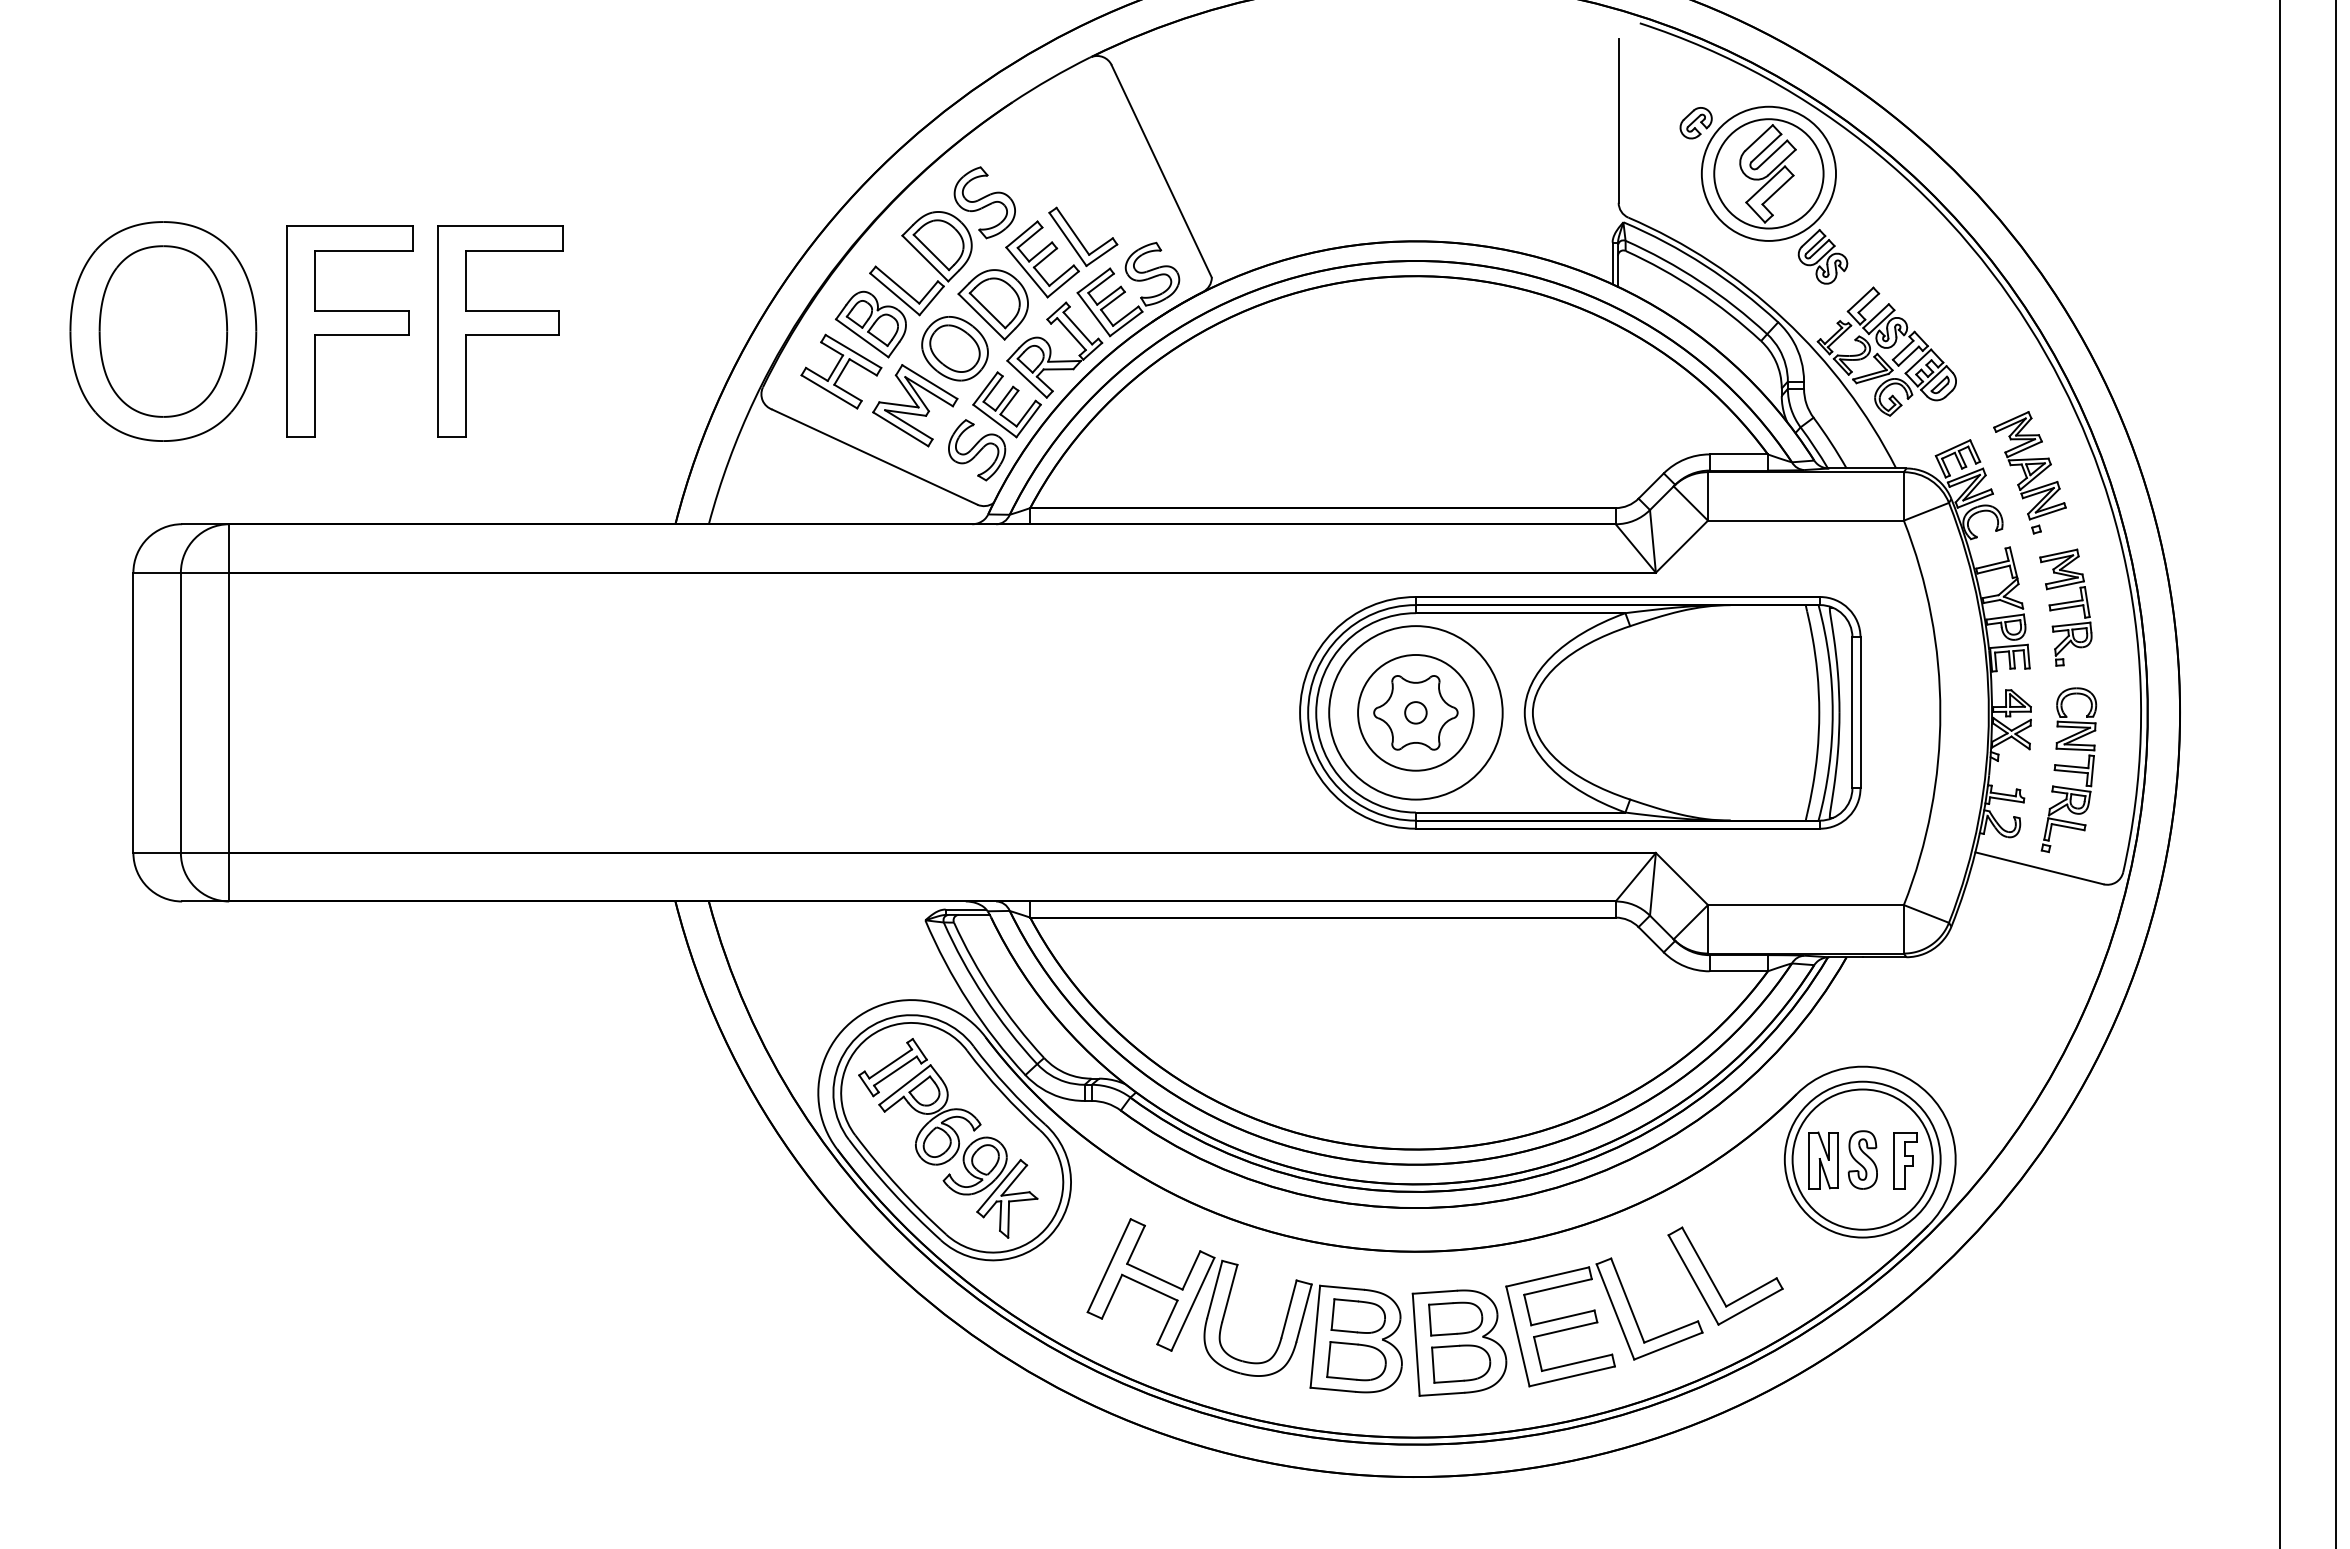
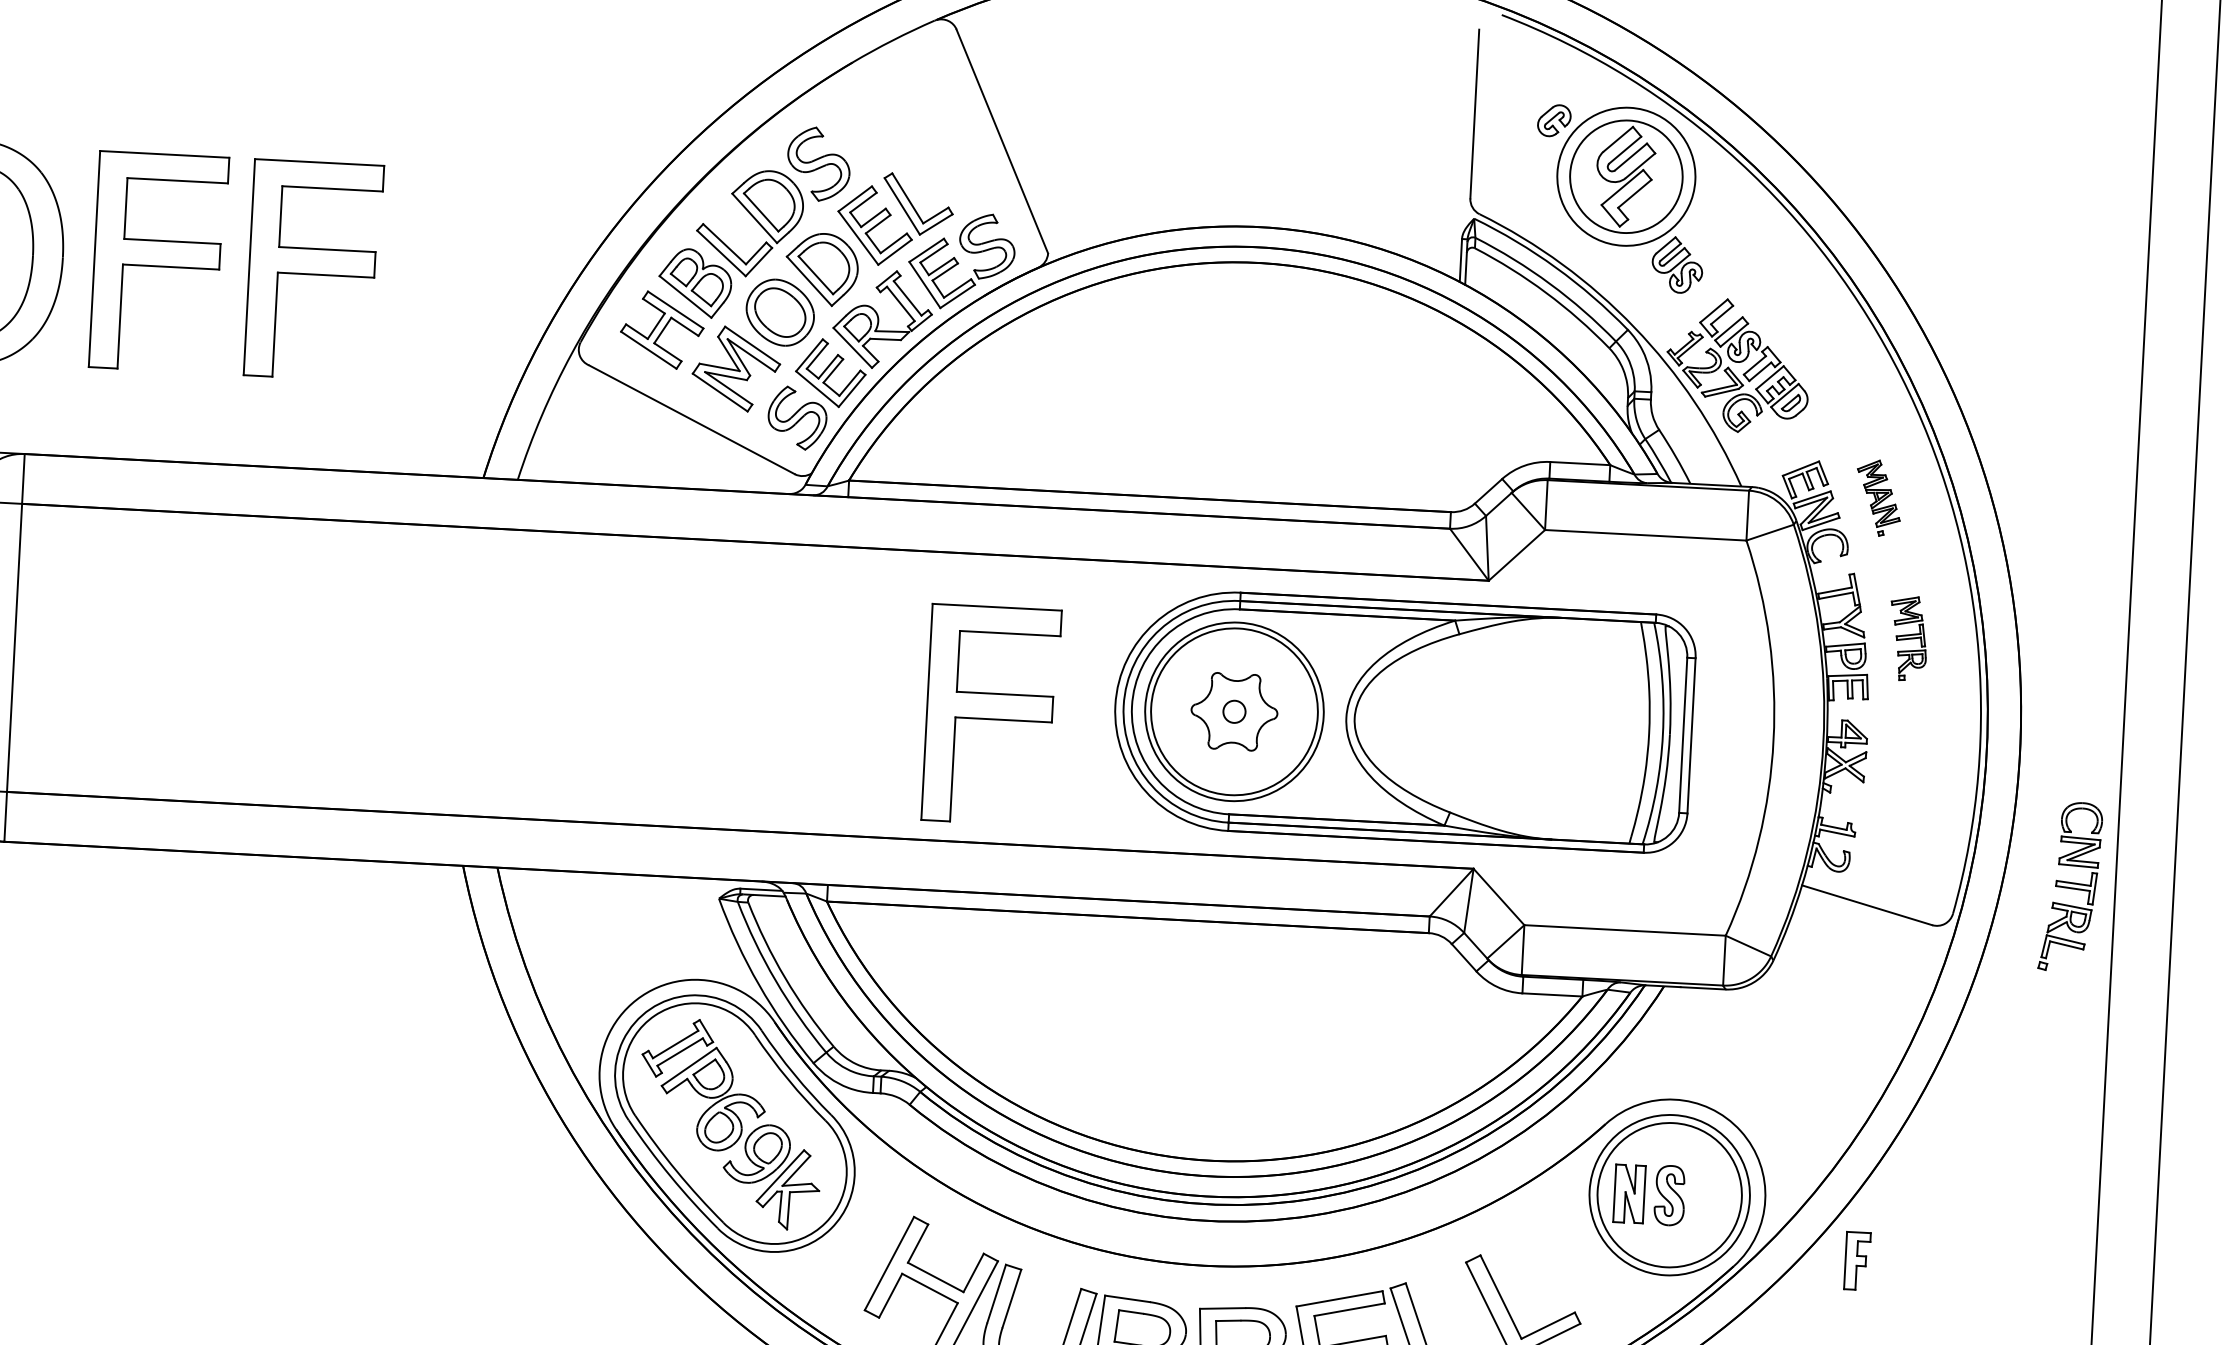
part: (2029, 472) -> (1878, 497), size x0.6
part: (2065, 607) -> (1907, 638), size x0.7
circle: (1415, 712) -> (1234, 711), size x1.4
part: (1180, 728) -> (991, 715), added
part: (2068, 770) -> (2070, 887), moved
part: (1905, 1160) -> (1857, 1260), moved

